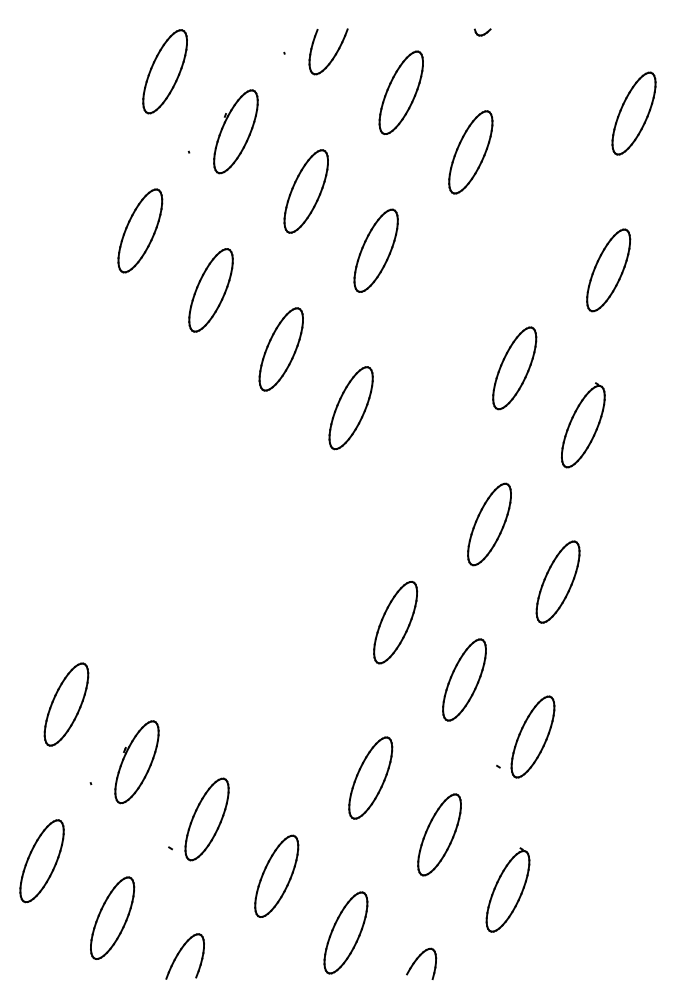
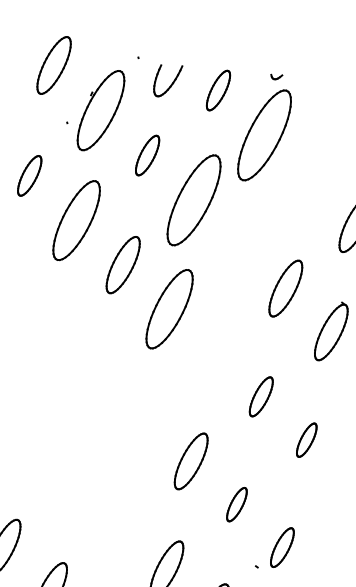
part: (482, 32) -> (276, 77), moved
part: (334, 54) -> (172, 83), moved
part: (400, 92) -> (218, 90), size x0.7
part: (235, 131) -> (100, 110), size x1.4
part: (470, 152) -> (264, 135), size x1.6
part: (305, 191) -> (147, 155), size x0.7
part: (140, 230) -> (29, 175), size x0.7
part: (375, 250) -> (193, 199), size x1.6
part: (210, 290) -> (76, 220), size x1.4
part: (350, 408) -> (169, 309), size x1.4
part: (489, 524) -> (261, 396), size x0.7
part: (557, 581) -> (306, 439), size x0.6
part: (464, 679) -> (236, 504), size x0.6
part: (532, 736) -> (282, 547), size x0.7

